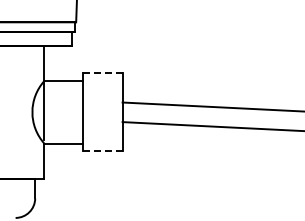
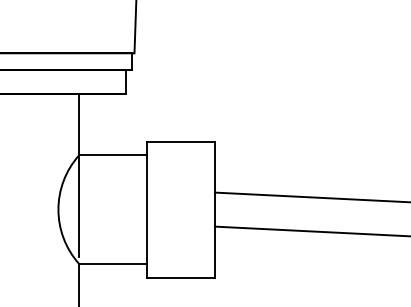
line: (103, 73) -> (181, 142), dashed -> solid
line: (103, 151) -> (181, 277), dashed -> solid

